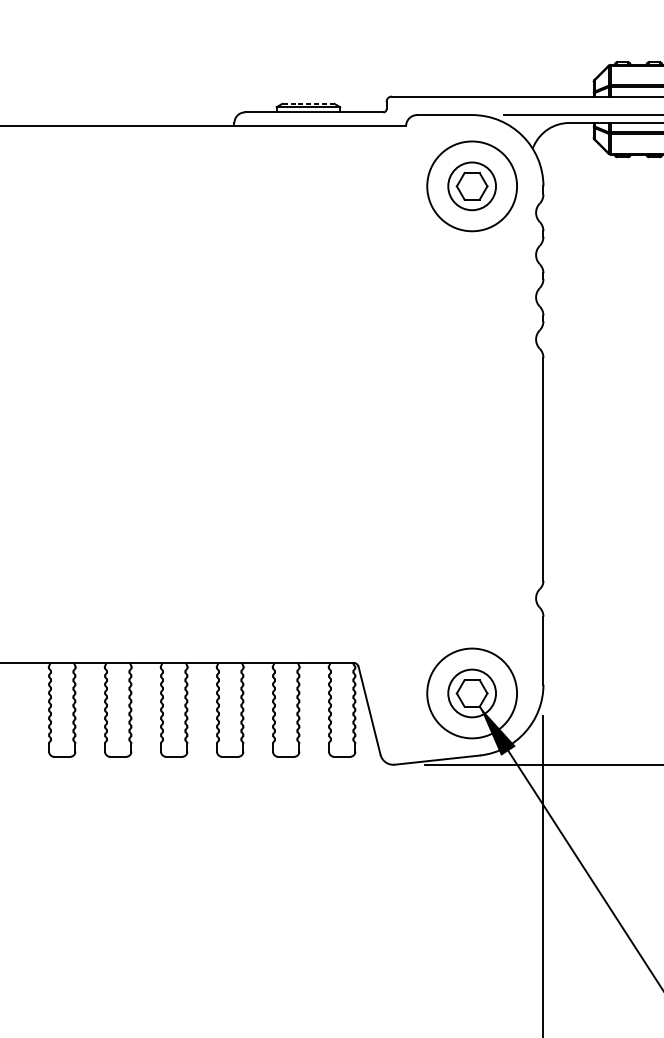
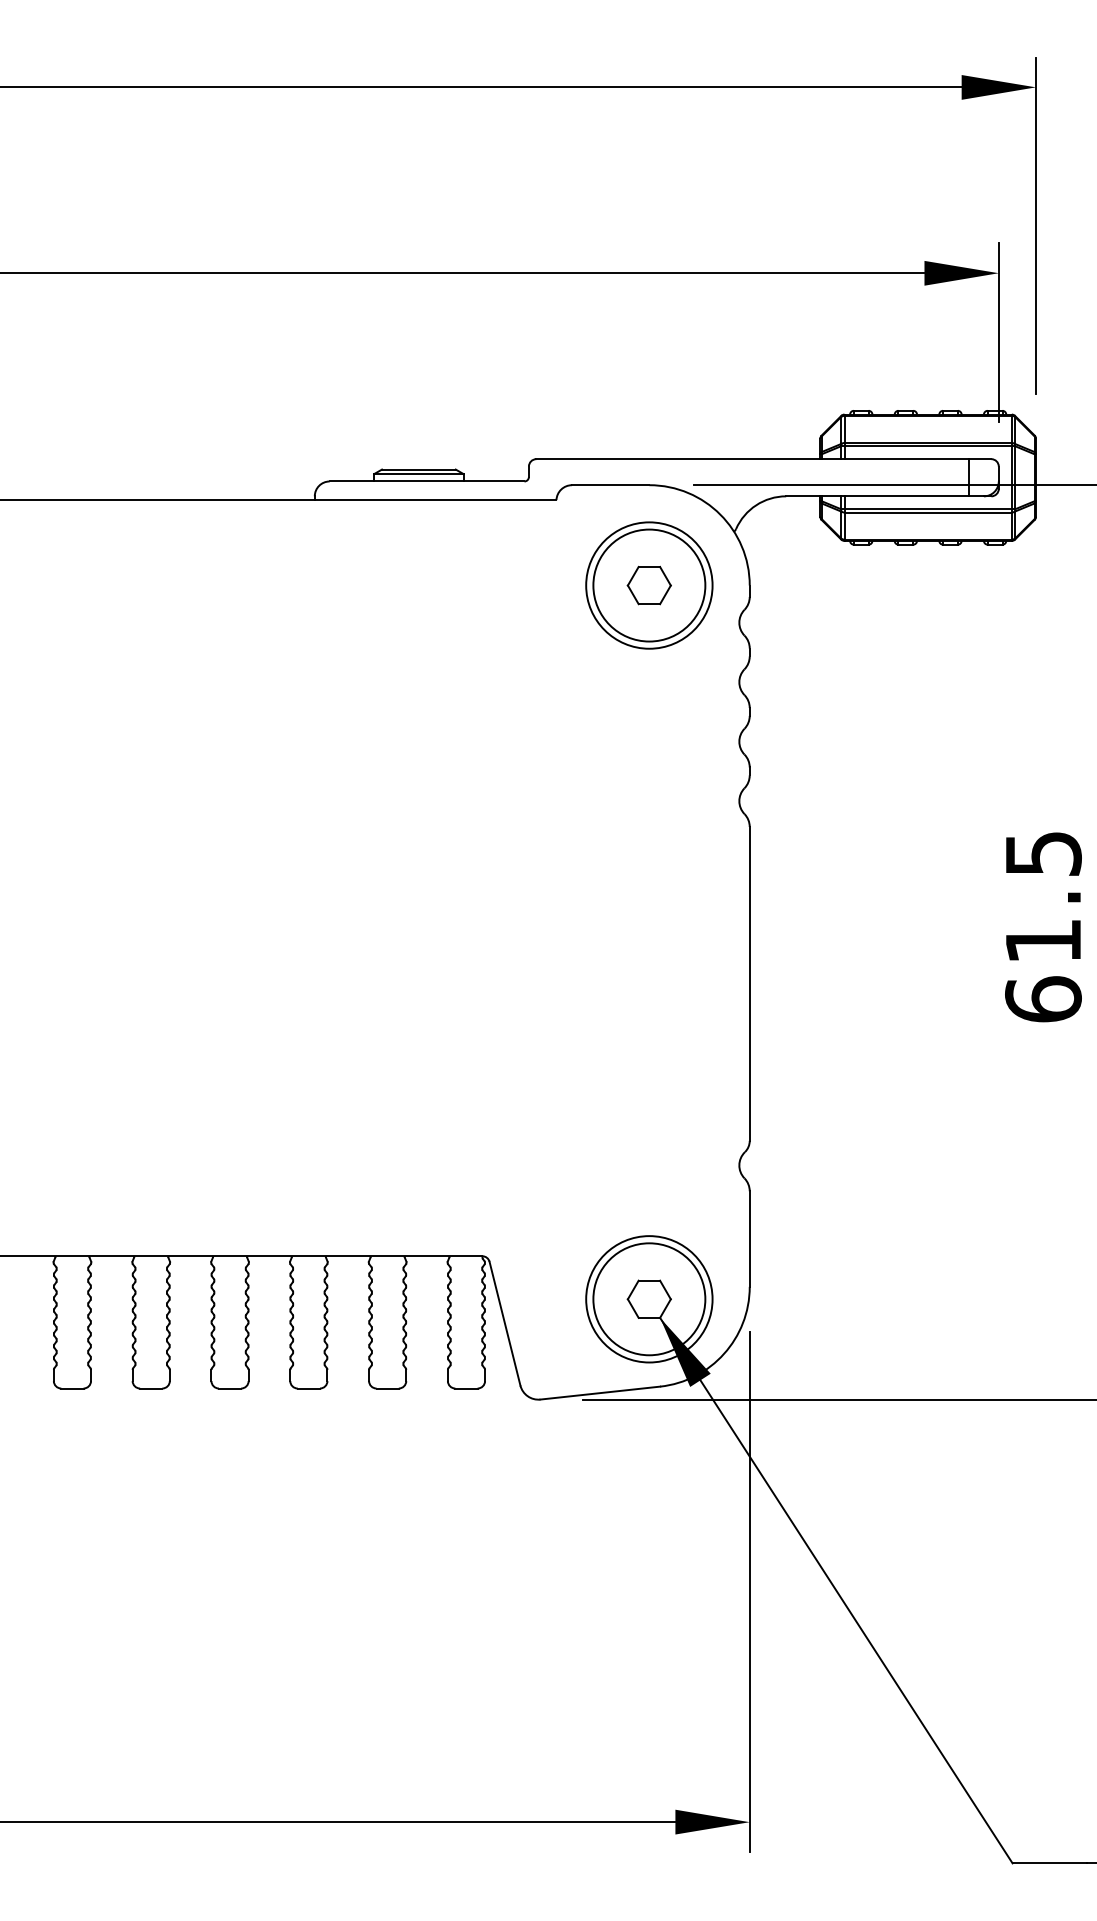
line: (308, 103) -> (418, 469), dashed -> solid
circle: (472, 186) -> (649, 585), size x1.67
circle: (472, 693) -> (649, 1299), size x1.67

